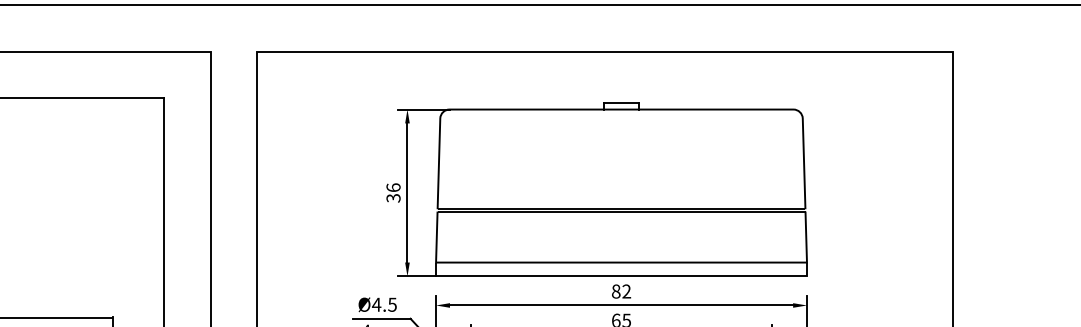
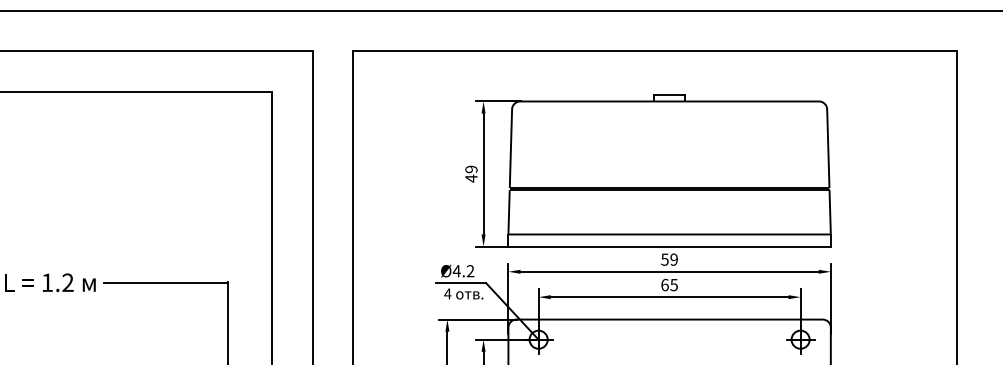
text: (393, 192) -> (471, 173), 36 -> 49
text: (621, 291) -> (669, 259), 82 -> 59
text: (392, 305) -> (470, 271), Ø4.5 -> Ø4.2

